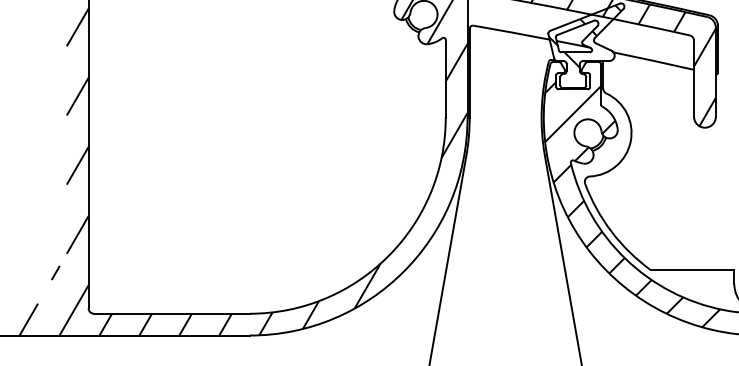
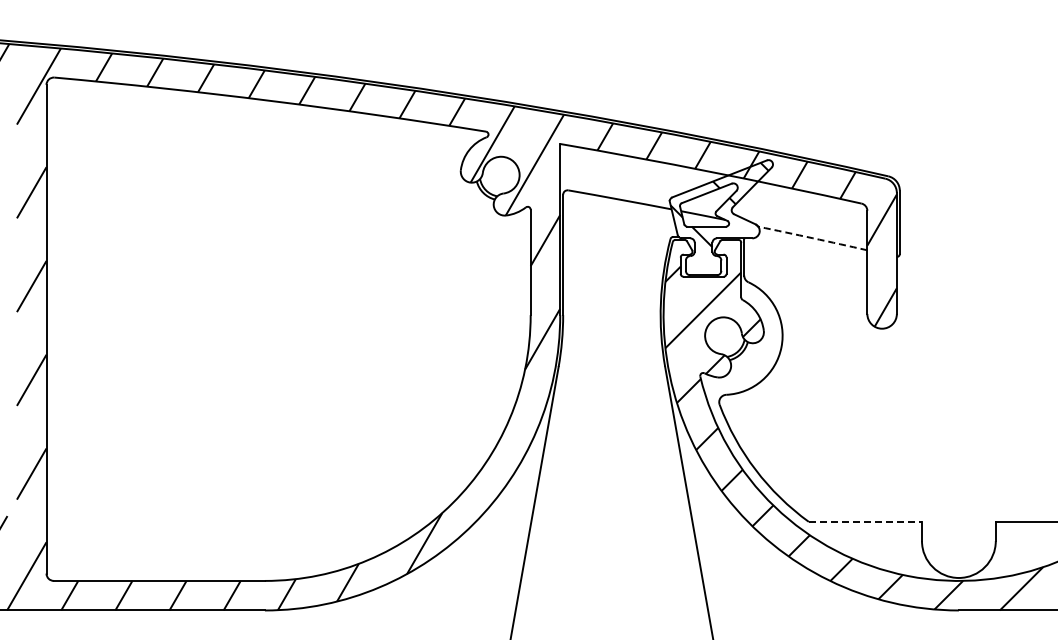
arc: (653, 61) -> (812, 238), solid -> dashed
line: (692, 269) -> (865, 521), solid -> dashed

